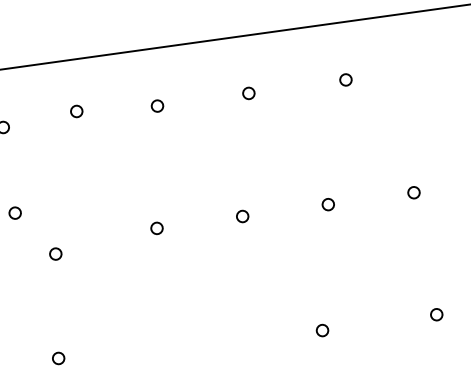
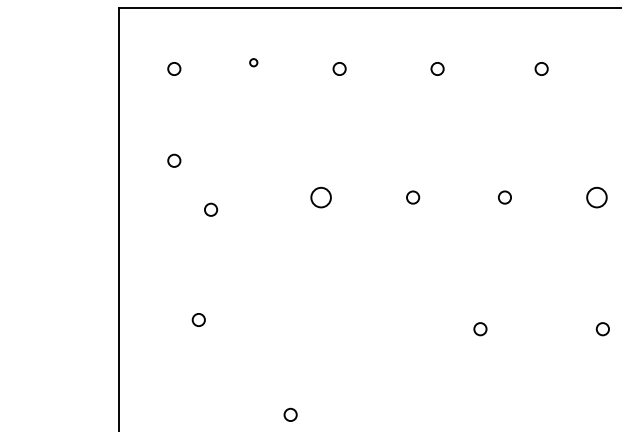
circle: (76, 111) -> (253, 62), size x0.6
circle: (413, 192) -> (596, 197), size x1.6
circle: (157, 228) -> (321, 197), size x1.6

